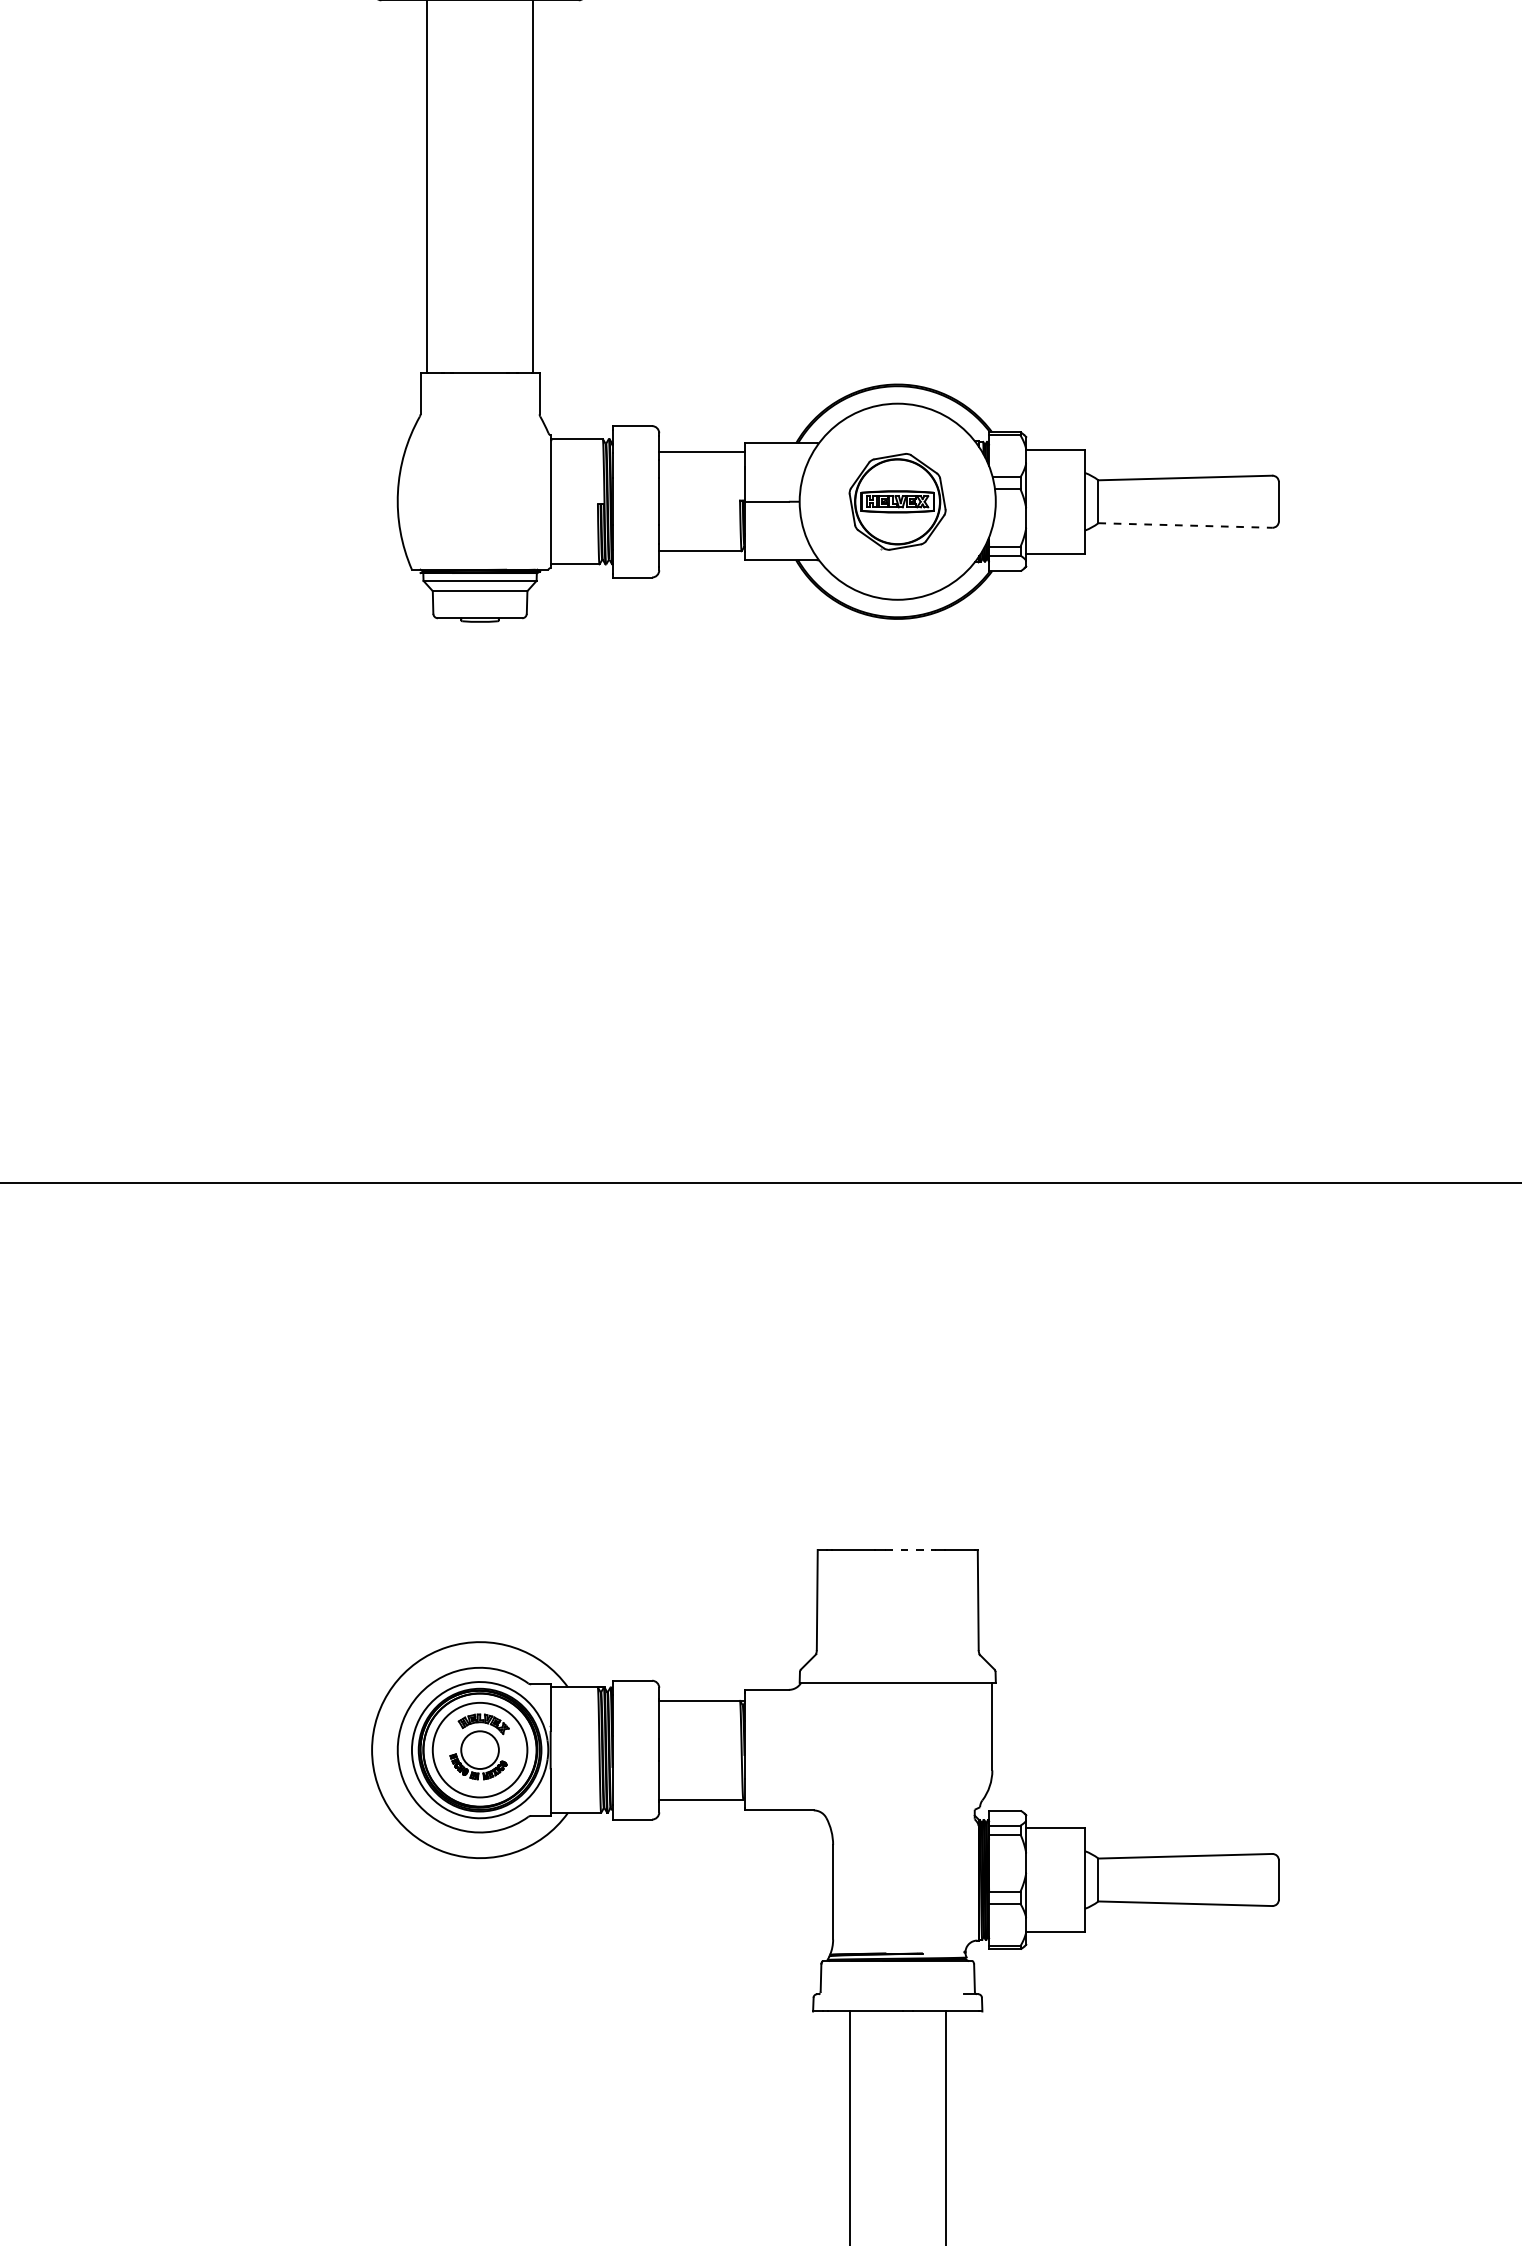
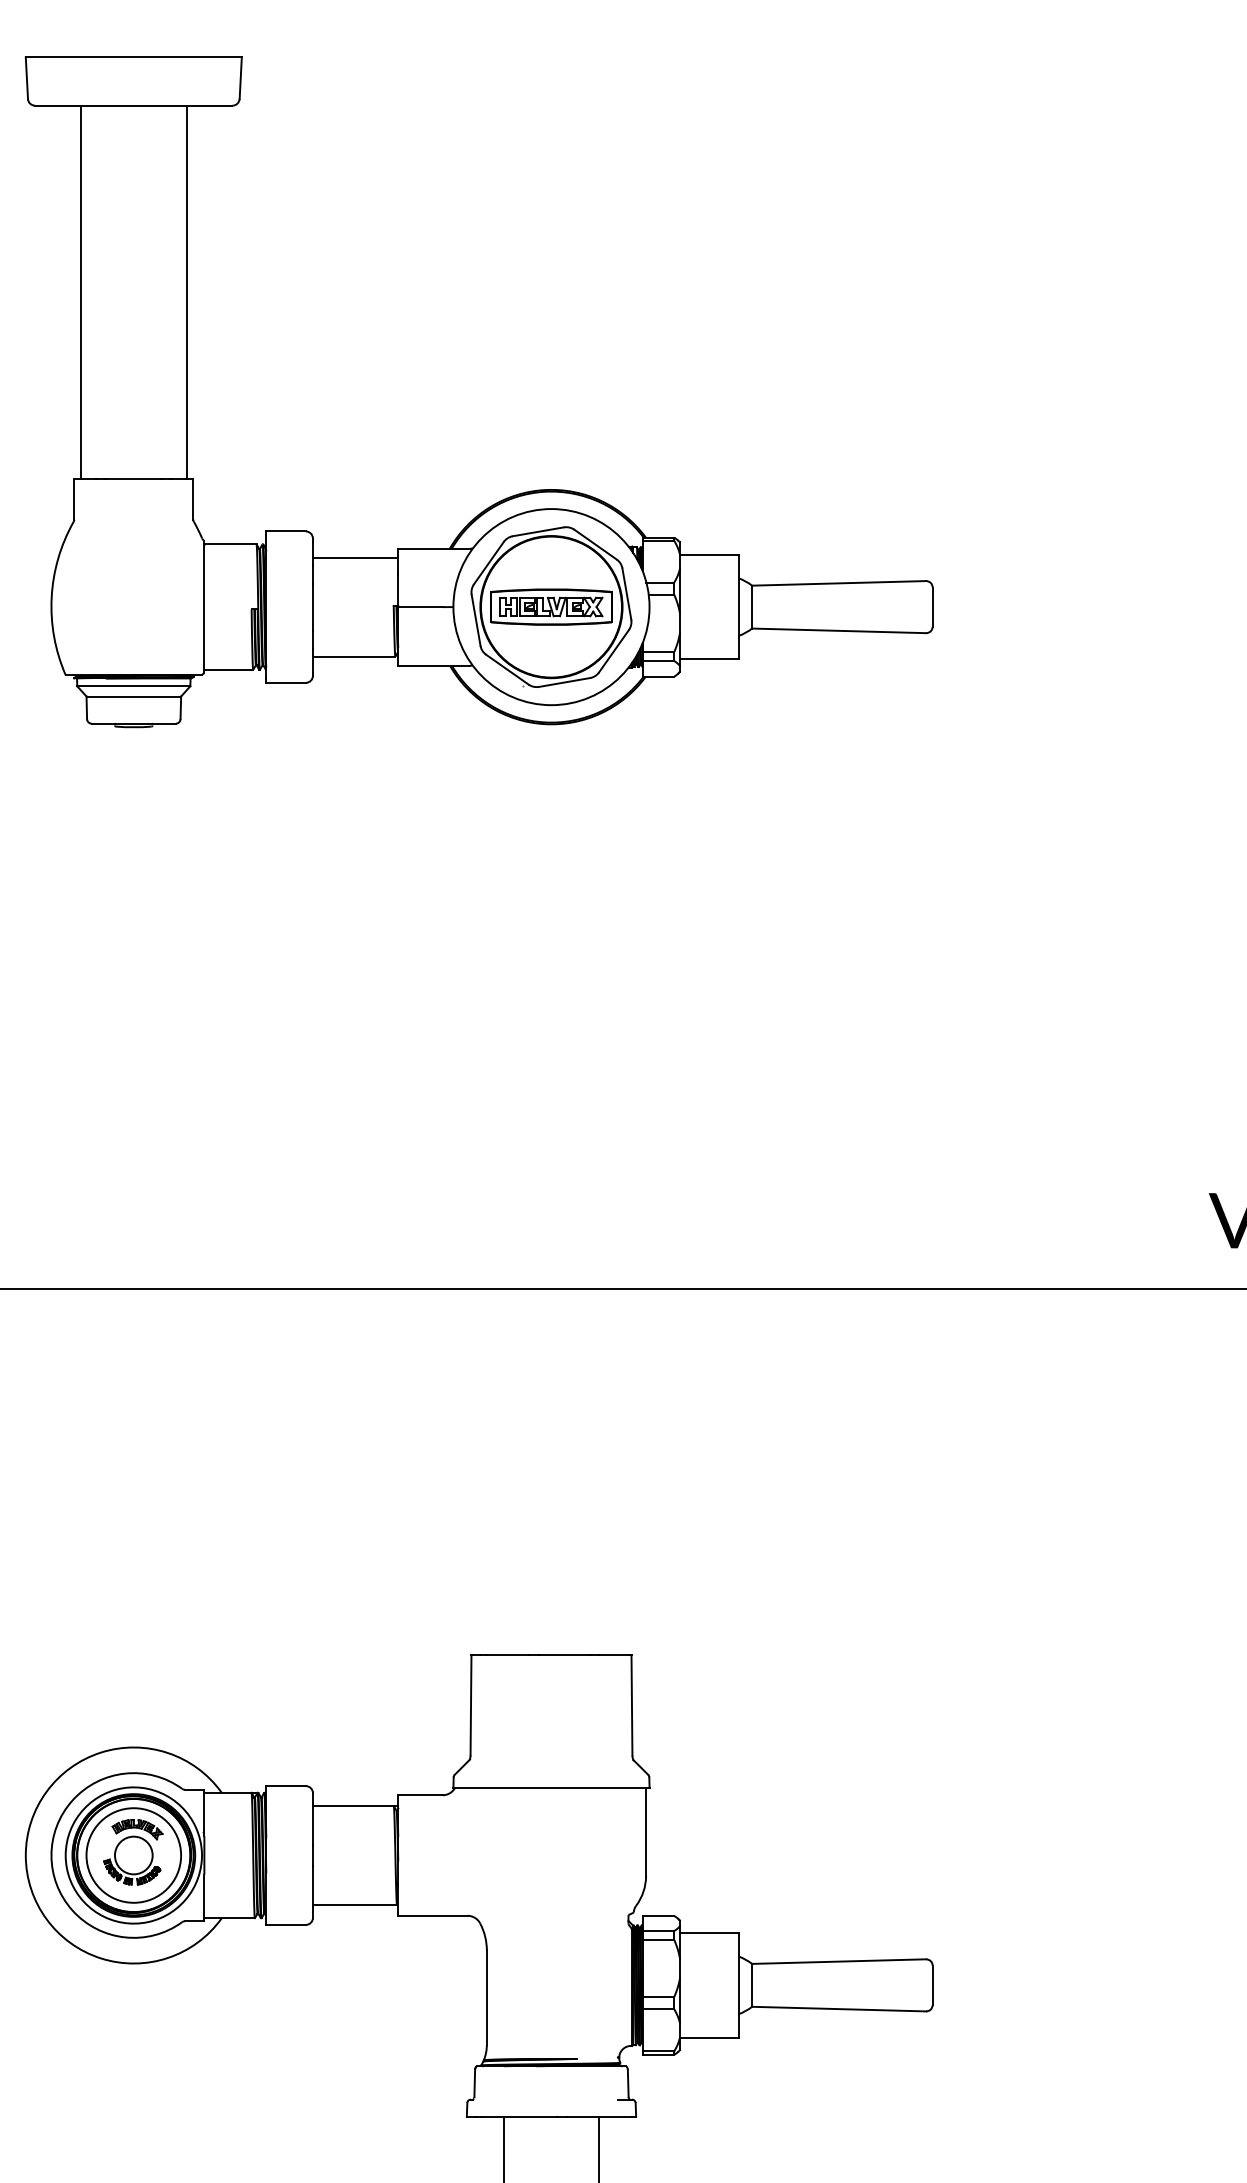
part: (897, 501) -> (551, 606), size x1.67
line: (1185, 525) -> (839, 630), dashed -> solid
line: (910, 1549) -> (564, 1654), dashed -> solid

